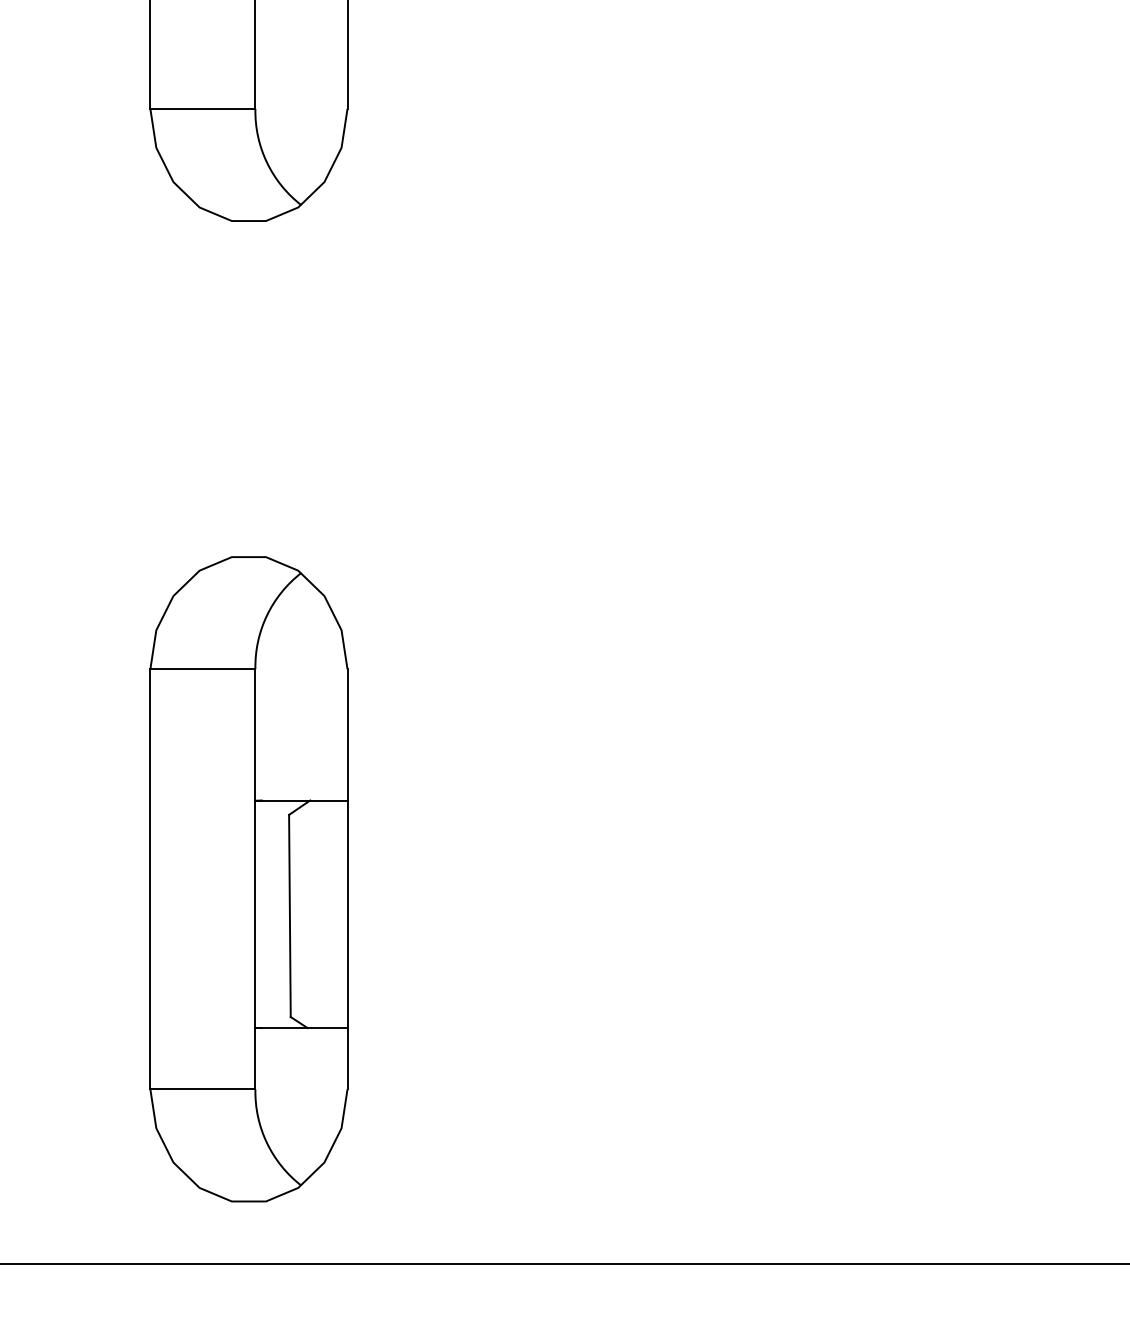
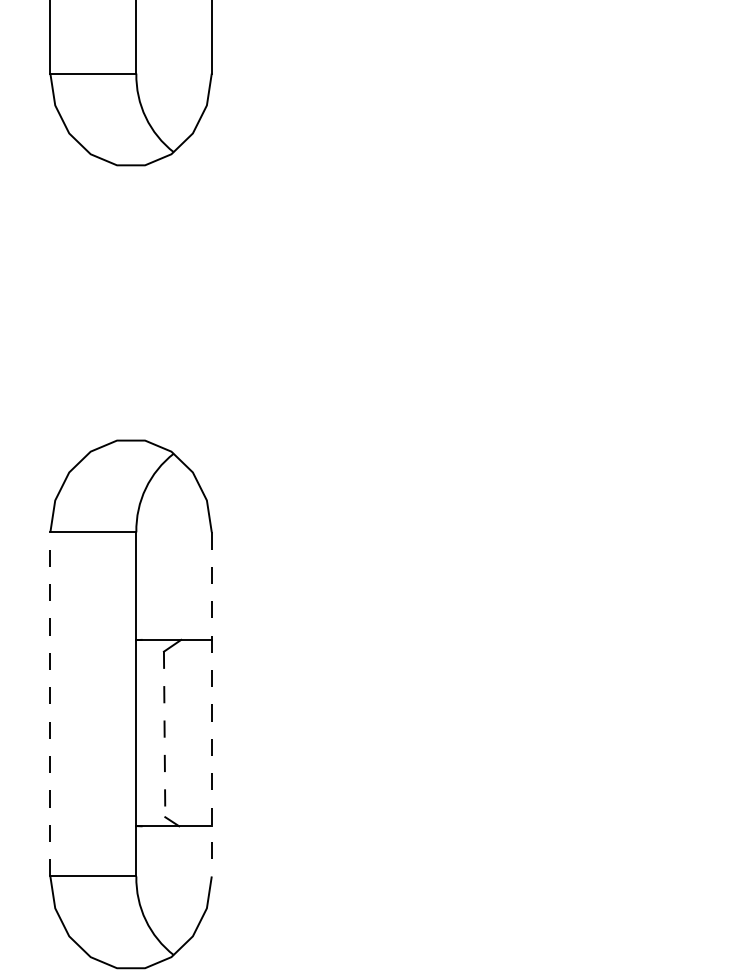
line: (150, 878) -> (50, 703), solid -> dashed
line: (347, 879) -> (211, 704), solid -> dashed
line: (289, 916) -> (164, 734), solid -> dashed

